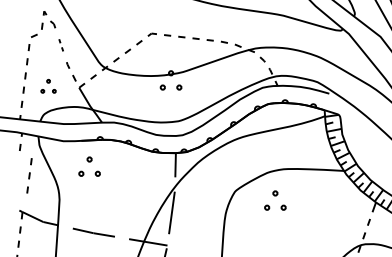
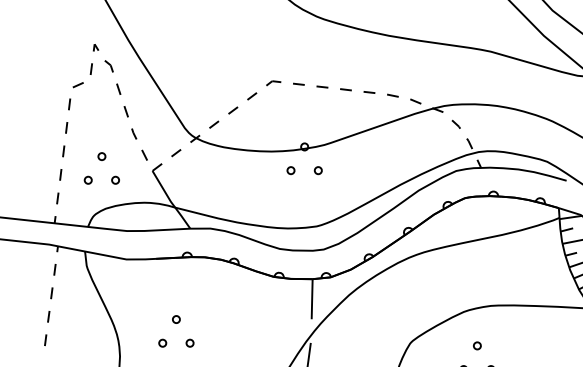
part: (61, 45) -> (123, 100), size x1.67
part: (48, 86) -> (101, 168), size x1.43
part: (89, 166) -> (176, 331), moved
part: (29, 175) -> (48, 316), moved

